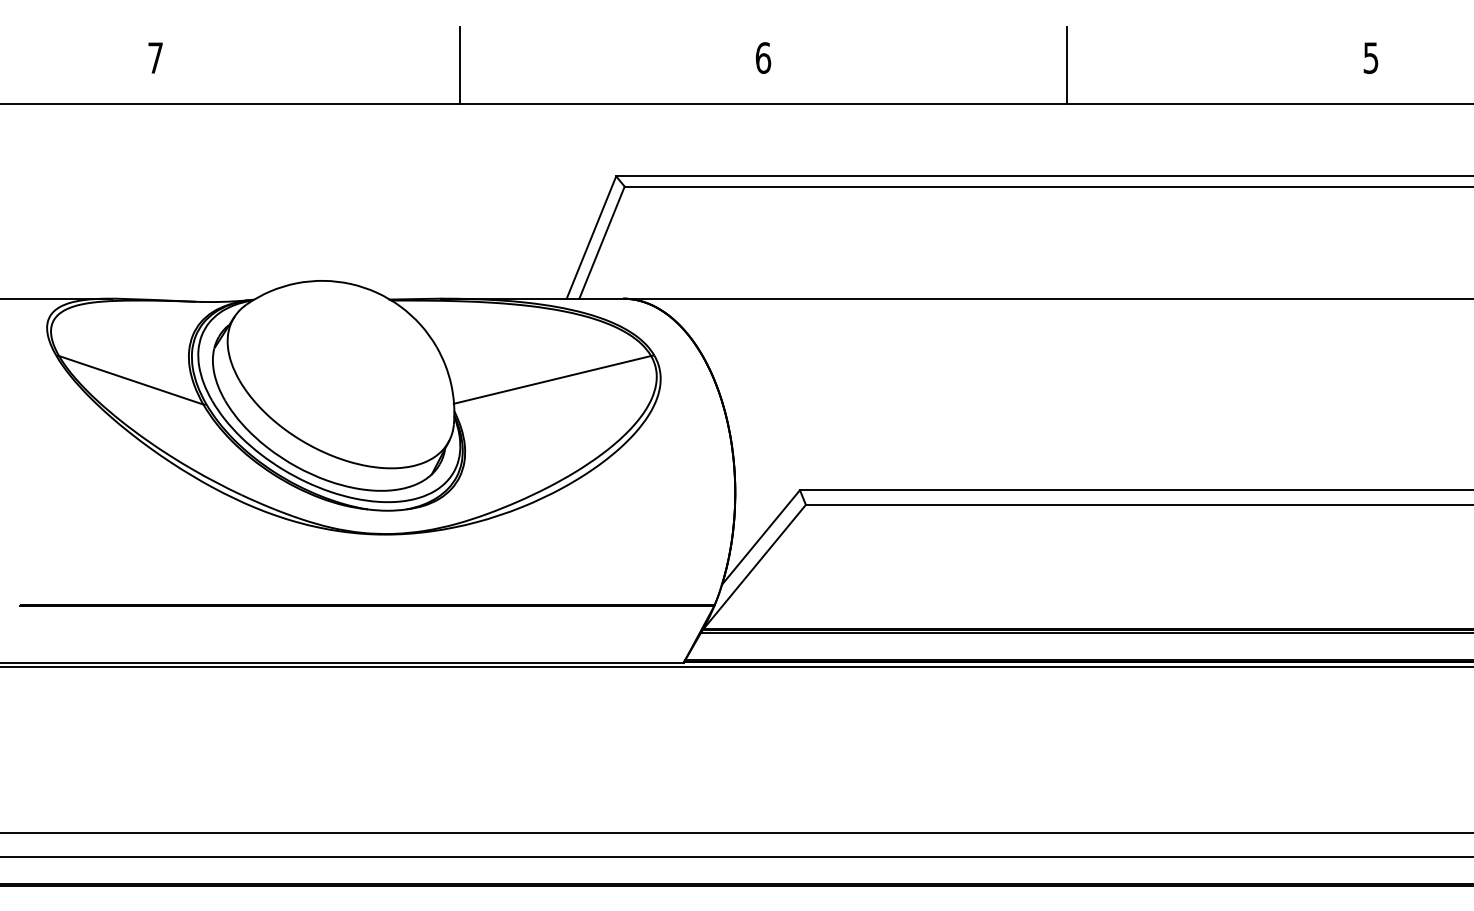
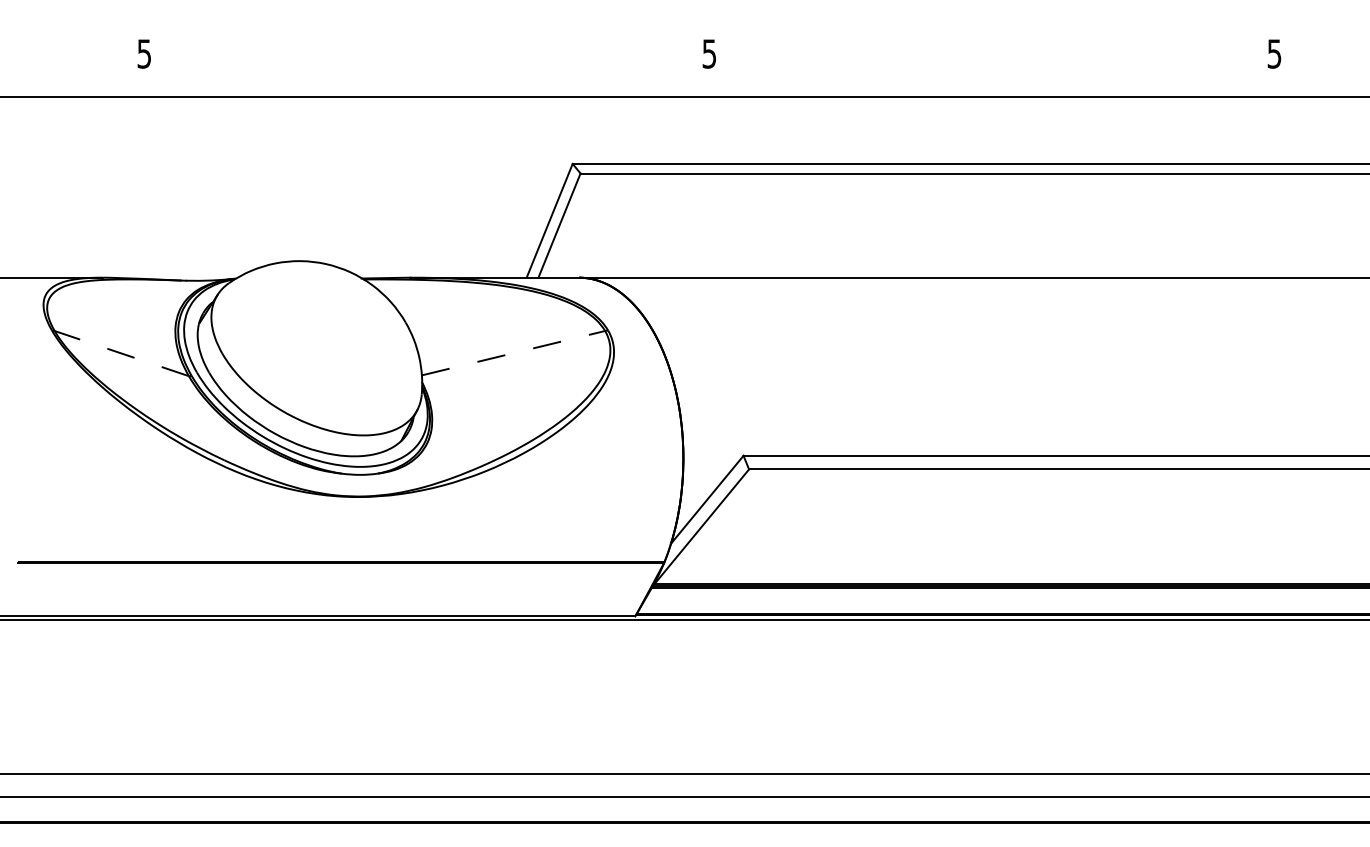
text: (155, 57) -> (144, 53), 7 -> 5
text: (763, 57) -> (709, 53), 6 -> 5
line: (459, 65) -> (426, 60), removed
line: (1067, 65) -> (992, 60), removed
line: (552, 379) -> (513, 352), solid -> dashed
line: (130, 380) -> (121, 353), solid -> dashed

